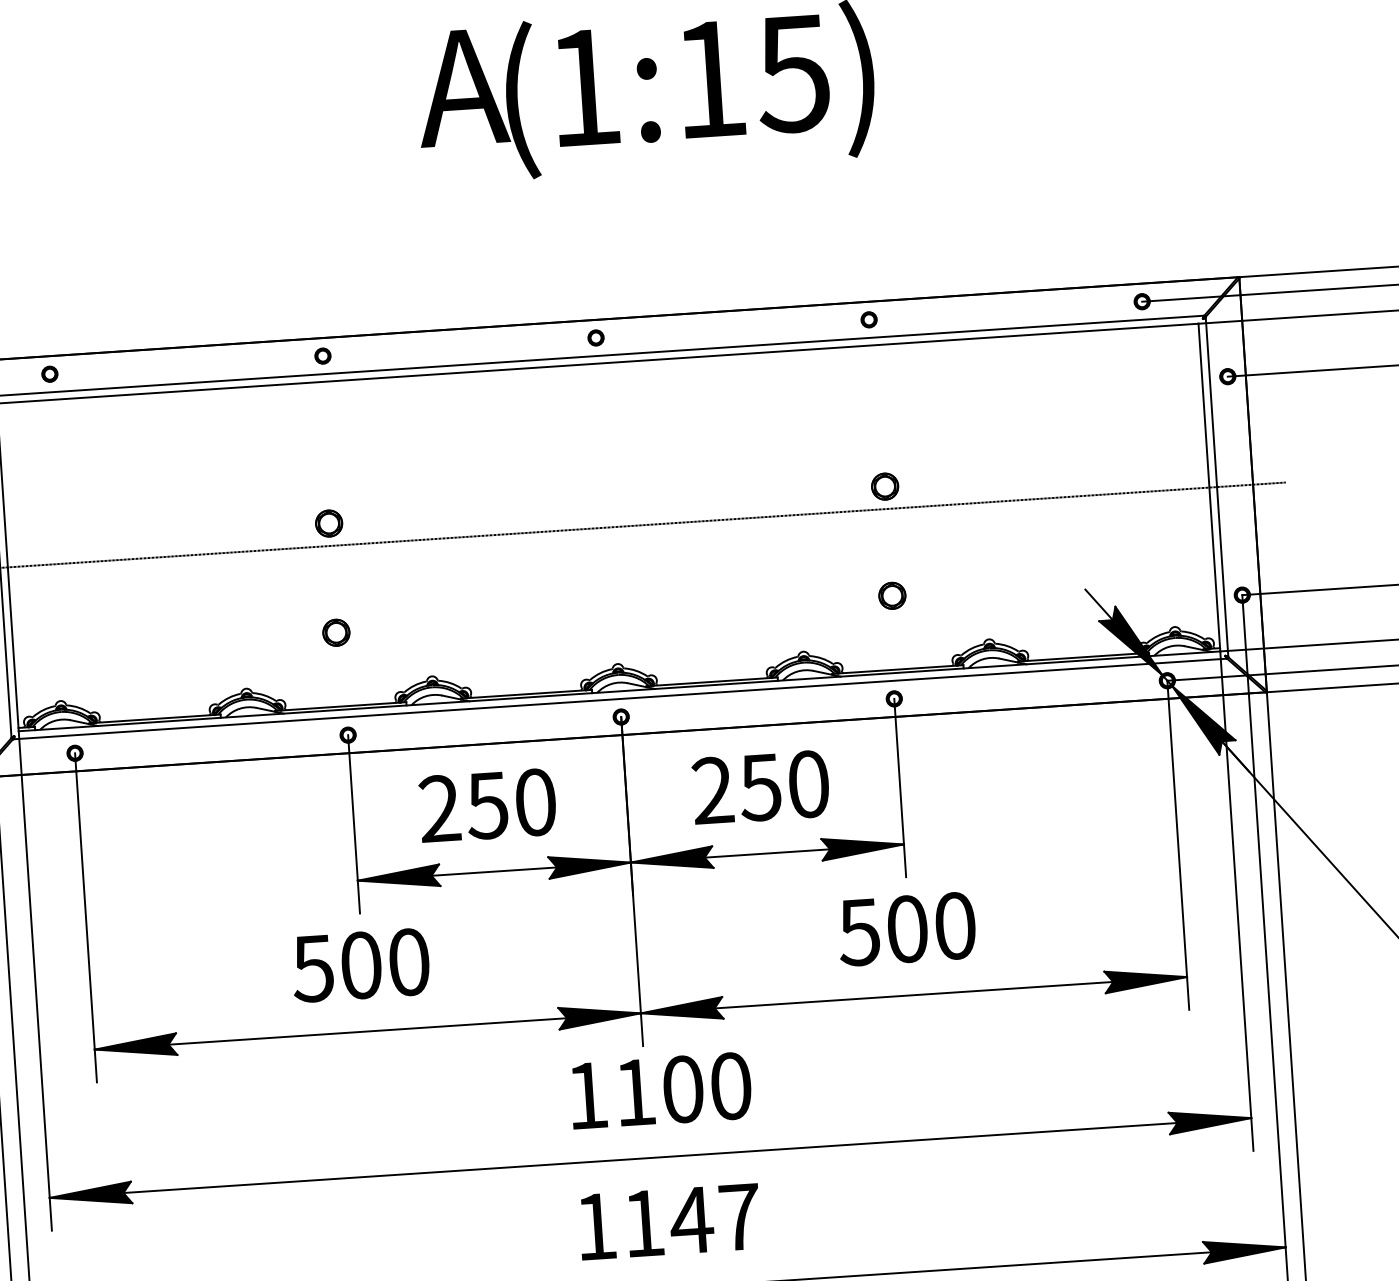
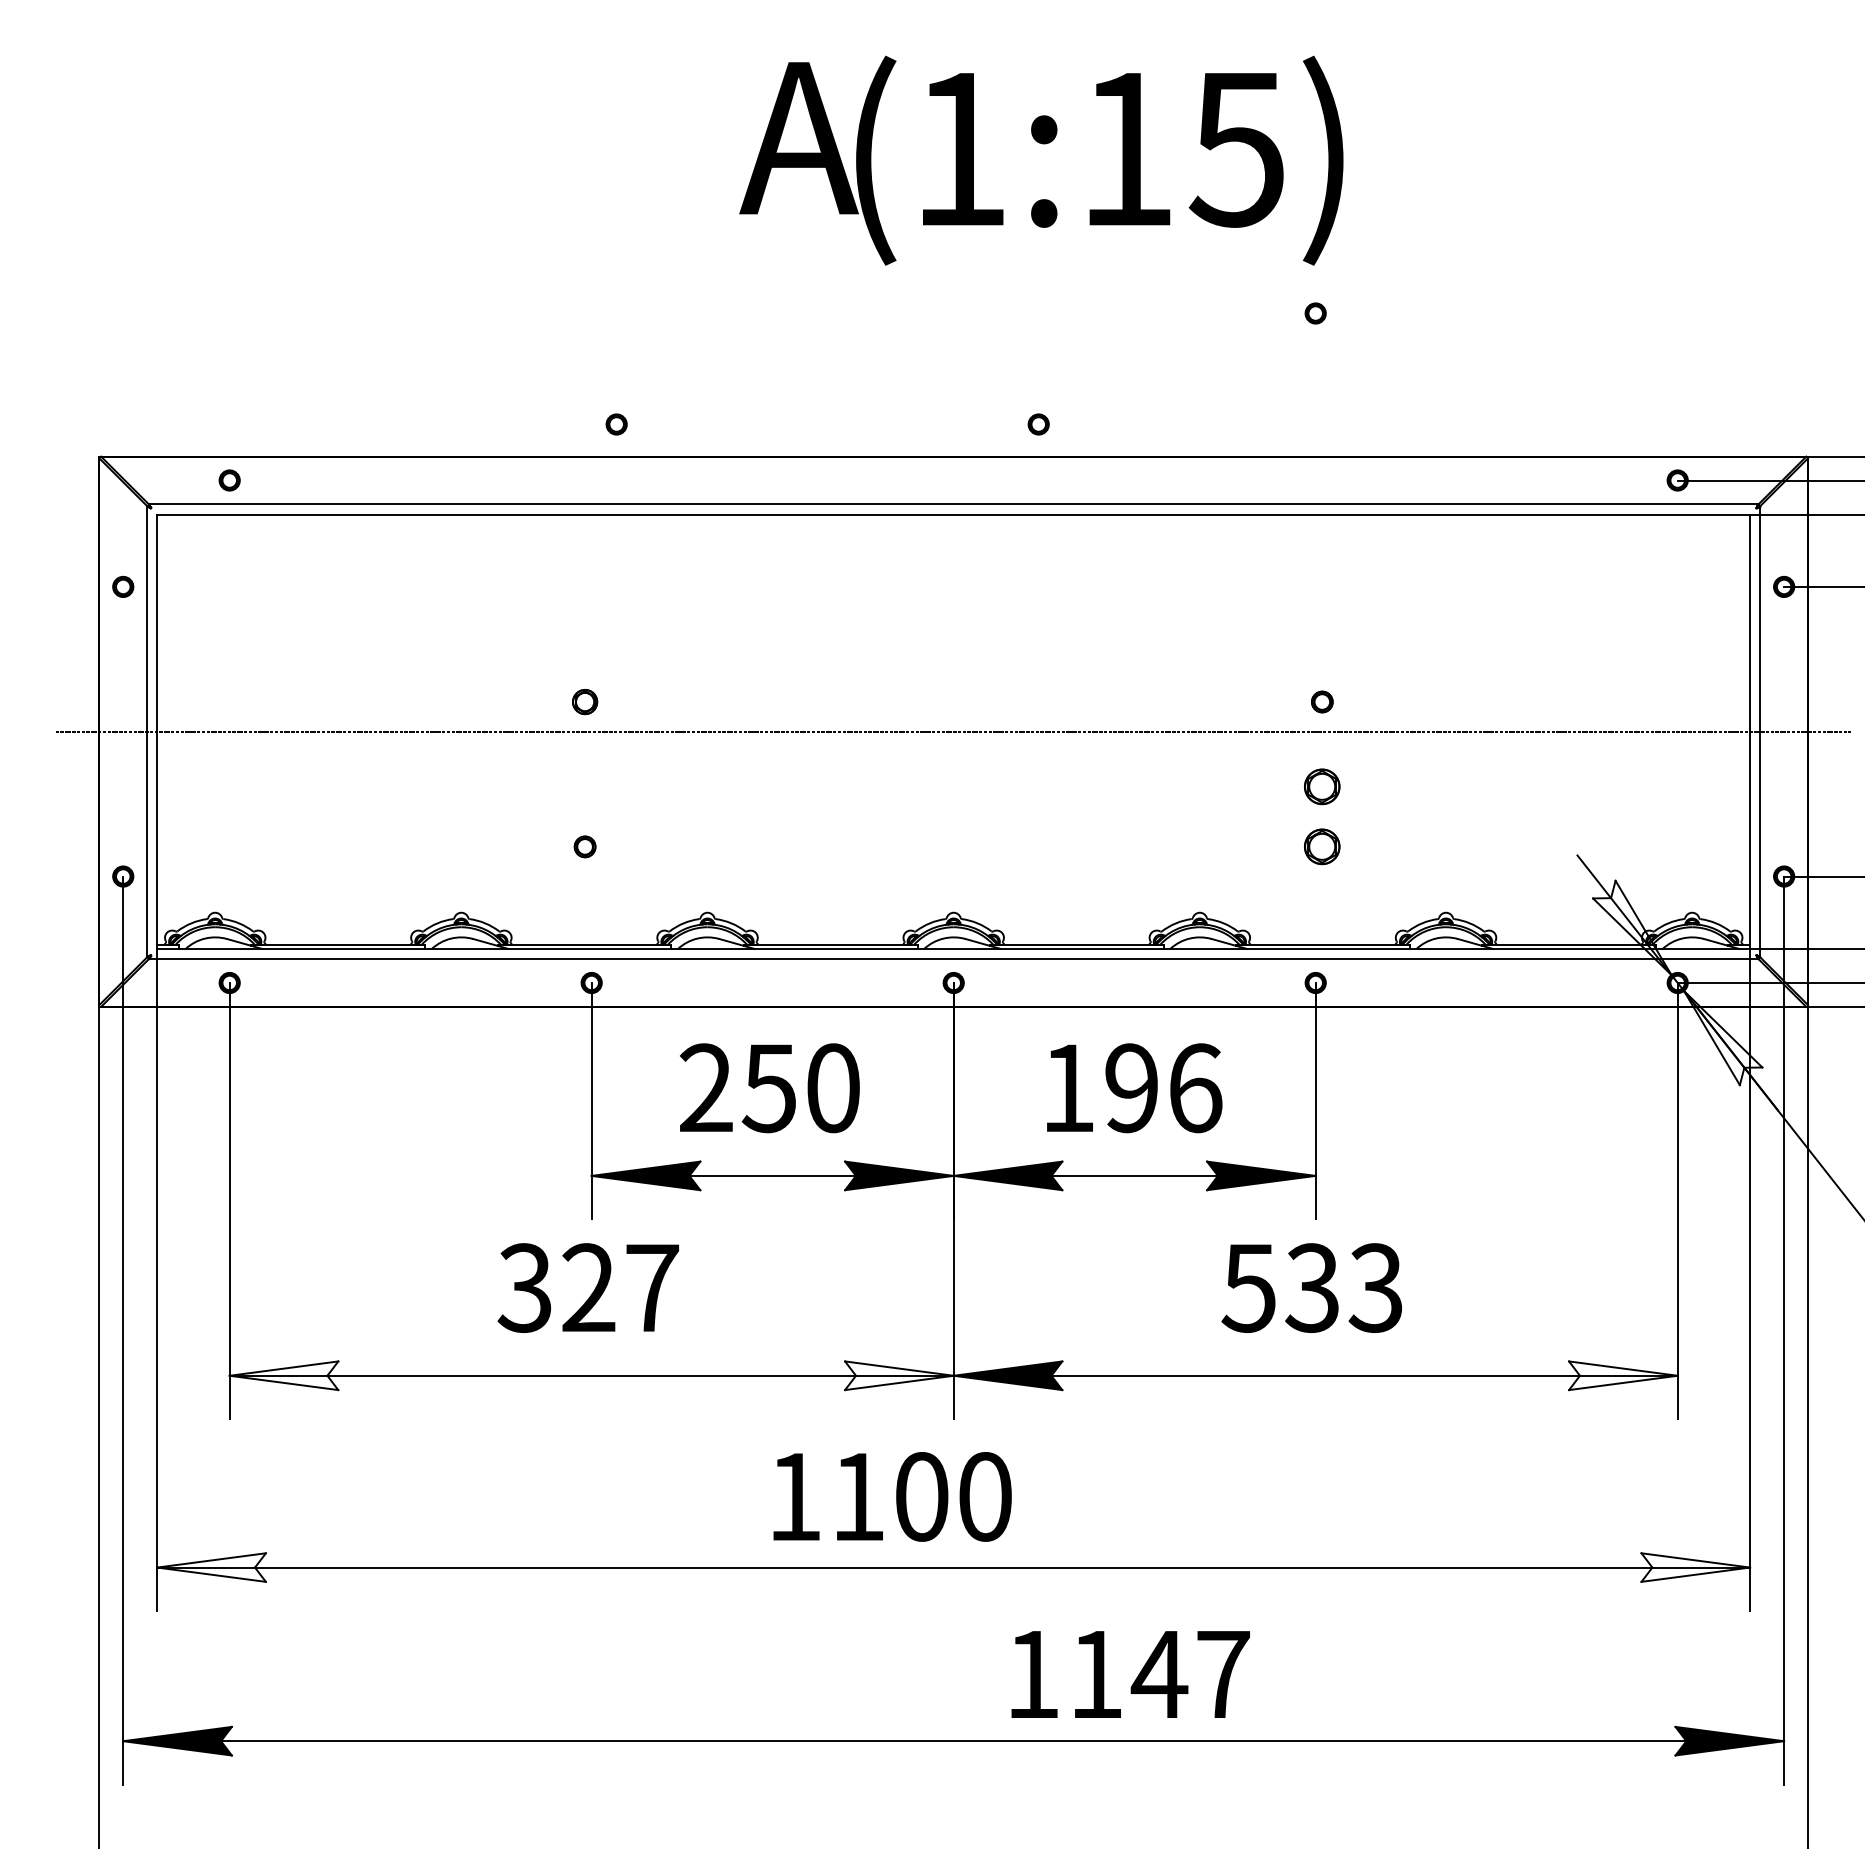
part: (868, 319) -> (1315, 313), moved
part: (595, 337) -> (1038, 424), moved
part: (322, 356) -> (616, 424), moved
part: (885, 486) -> (1322, 701), size x0.6
part: (328, 523) -> (584, 701), size x0.7
part: (889, 550) -> (1322, 786), added
part: (335, 632) -> (584, 846), size x0.6
fill: (1130, 641) -> (1632, 927), removed
fill: (1204, 719) -> (1723, 1037), removed
text: (760, 787) -> (1131, 1088), 250 -> 196
text: (930, 927) -> (1343, 1287), 500 -> 533
text: (360, 965) -> (588, 1287), 500 -> 327
fill: (1146, 979) -> (1623, 1375), removed
fill: (600, 1015) -> (899, 1375), removed
fill: (135, 1046) -> (283, 1375), removed
text: (661, 1090) -> (892, 1496), moved
fill: (1210, 1120) -> (1695, 1567), removed
fill: (90, 1195) -> (211, 1567), removed
text: (669, 1221) -> (1130, 1674), moved

